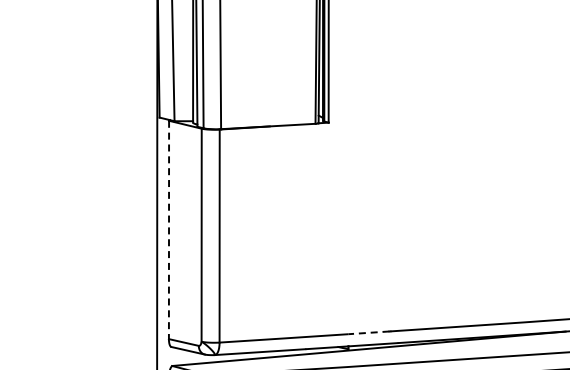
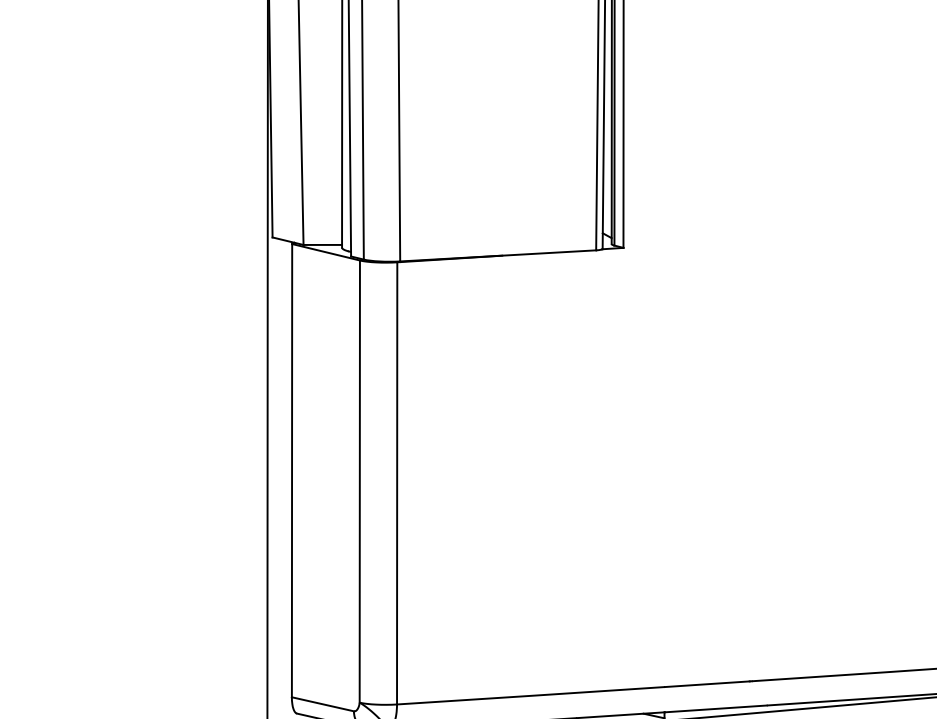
line: (169, 230) -> (293, 471), dashed -> solid
line: (368, 332) -> (706, 683), dashed -> solid

